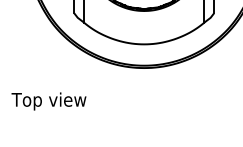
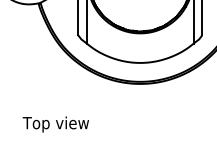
text: (48, 101) -> (55, 124), moved

